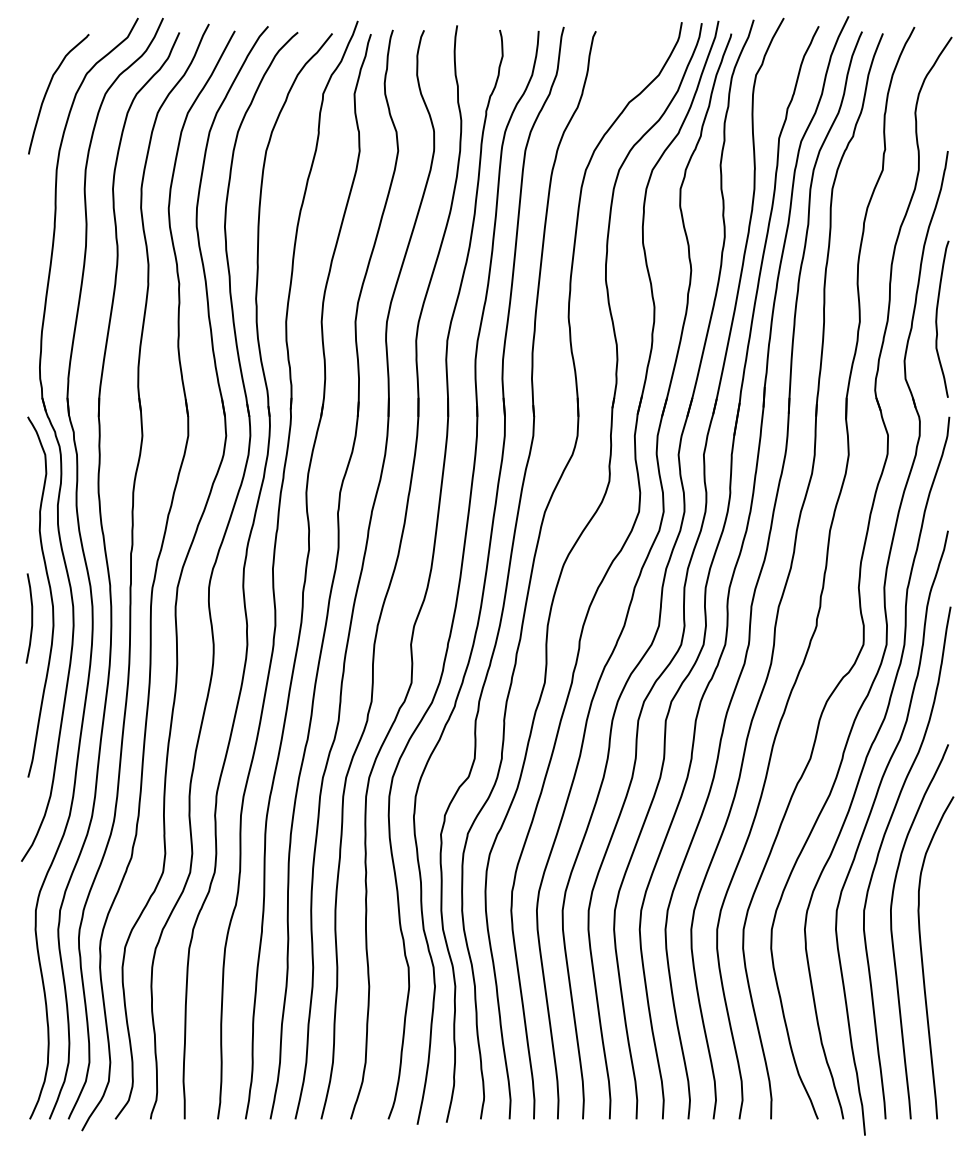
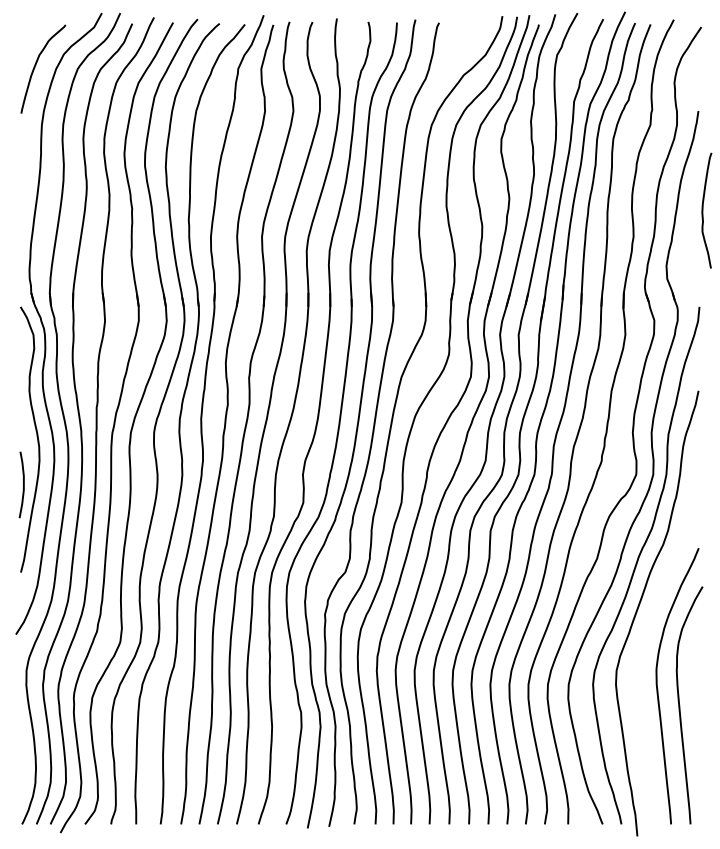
curve: (937, 318) -> (703, 210), moved
curve: (31, 618) -> (23, 484), moved
curve: (879, 854) -> (648, 629), removed

